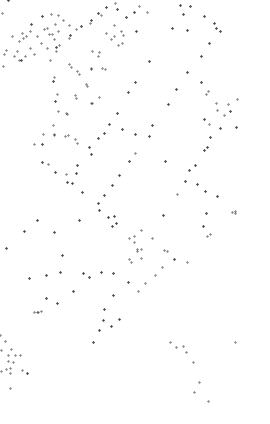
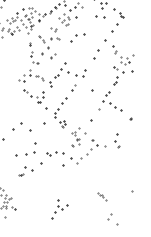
part: (131, 88) -> (73, 38), moved
part: (206, 224) -> (117, 140), moved
part: (106, 326) -> (59, 209), moved
part: (181, 351) -> (101, 196), size x0.6

